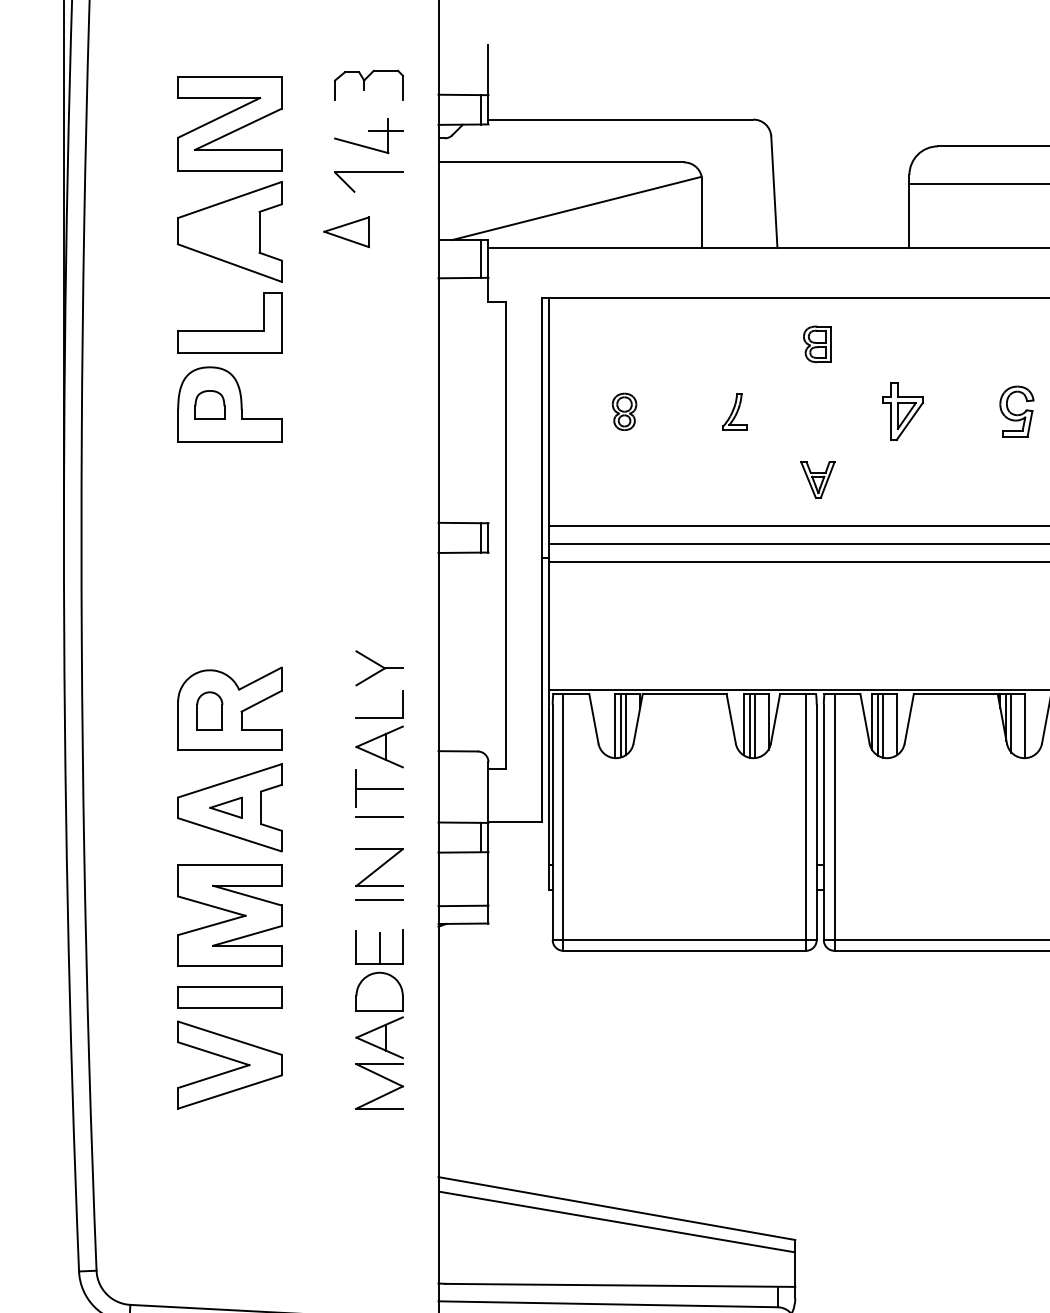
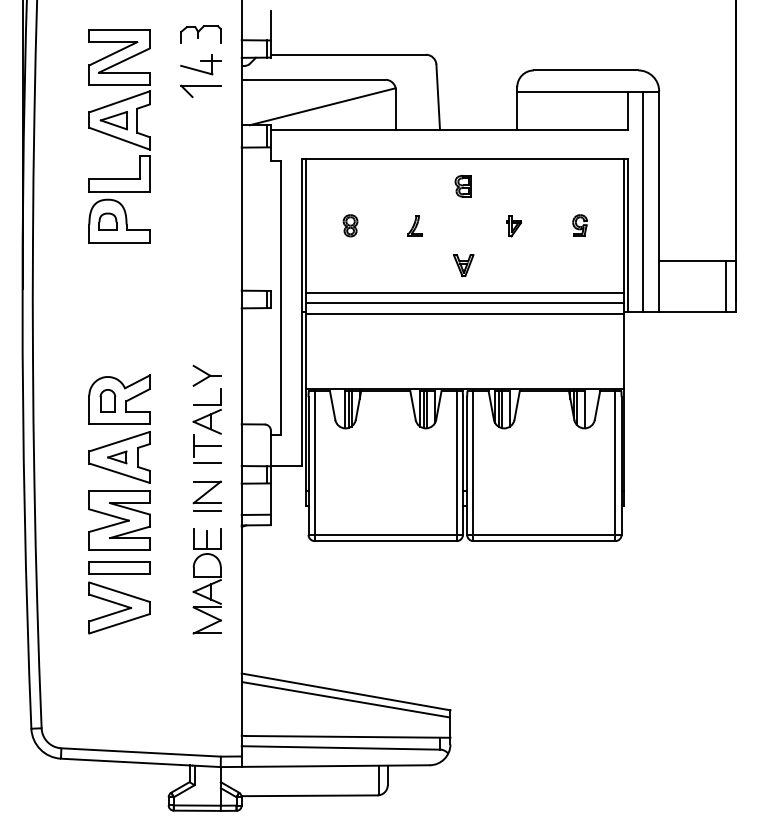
part: (345, 231) -> (113, 120), moved
part: (1015, 411) -> (579, 225), size x0.71
part: (904, 413) -> (514, 226), size x0.62

